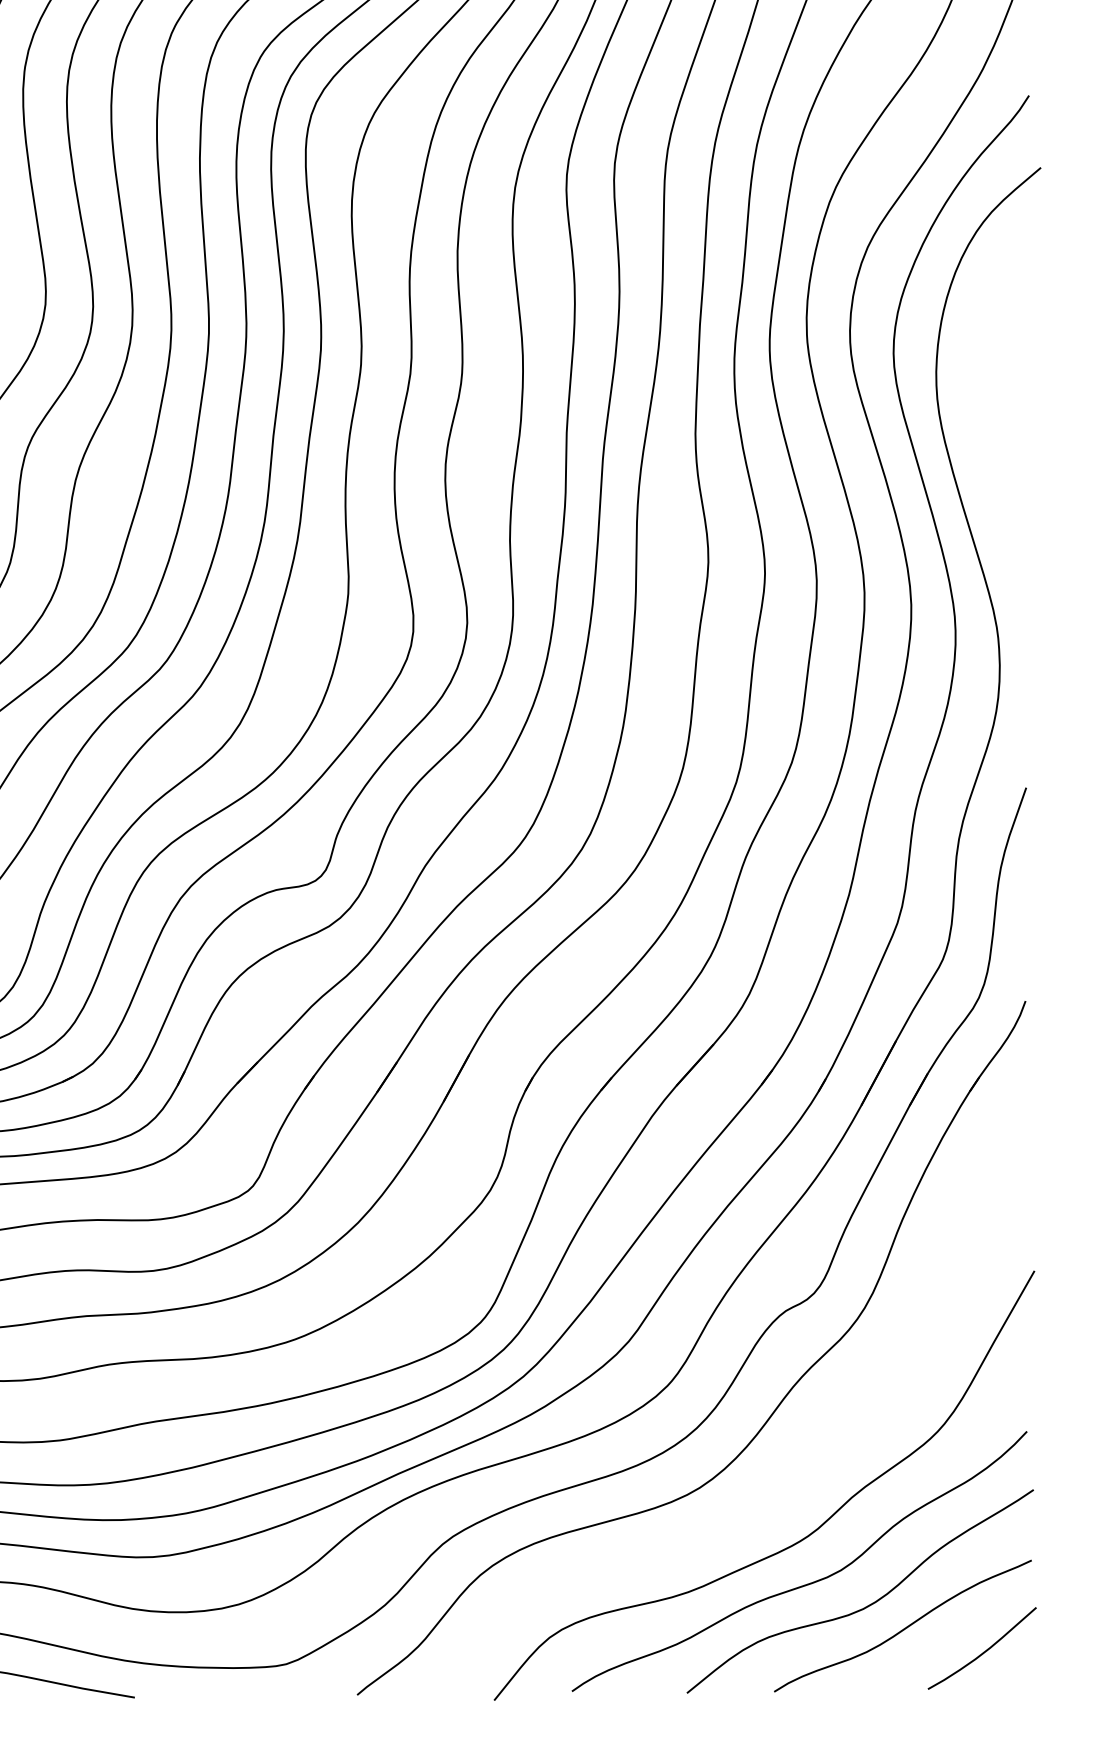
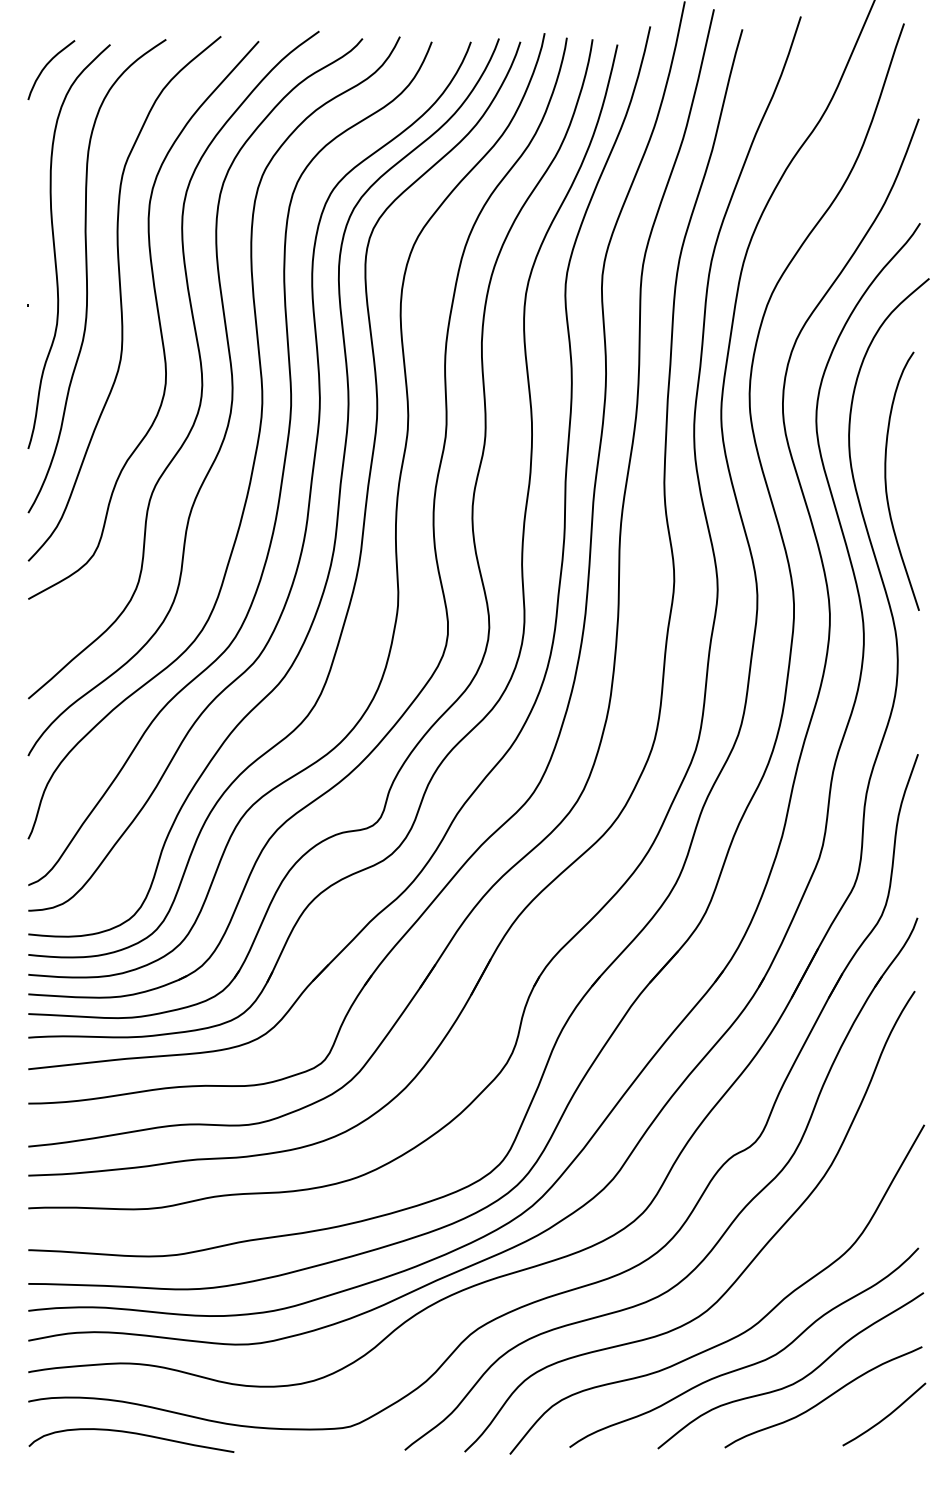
curve: (985, 430) -> (886, 480), added
curve: (801, 1456) -> (745, 1267), added

